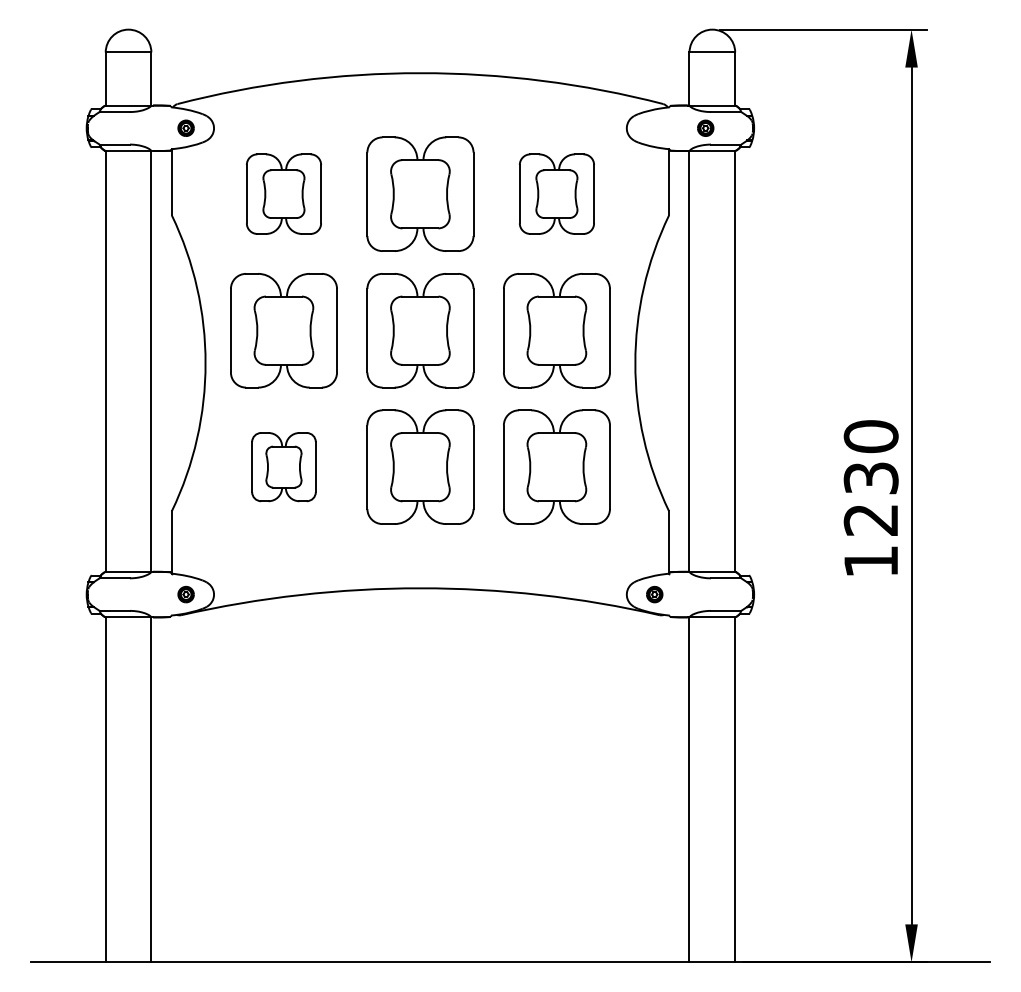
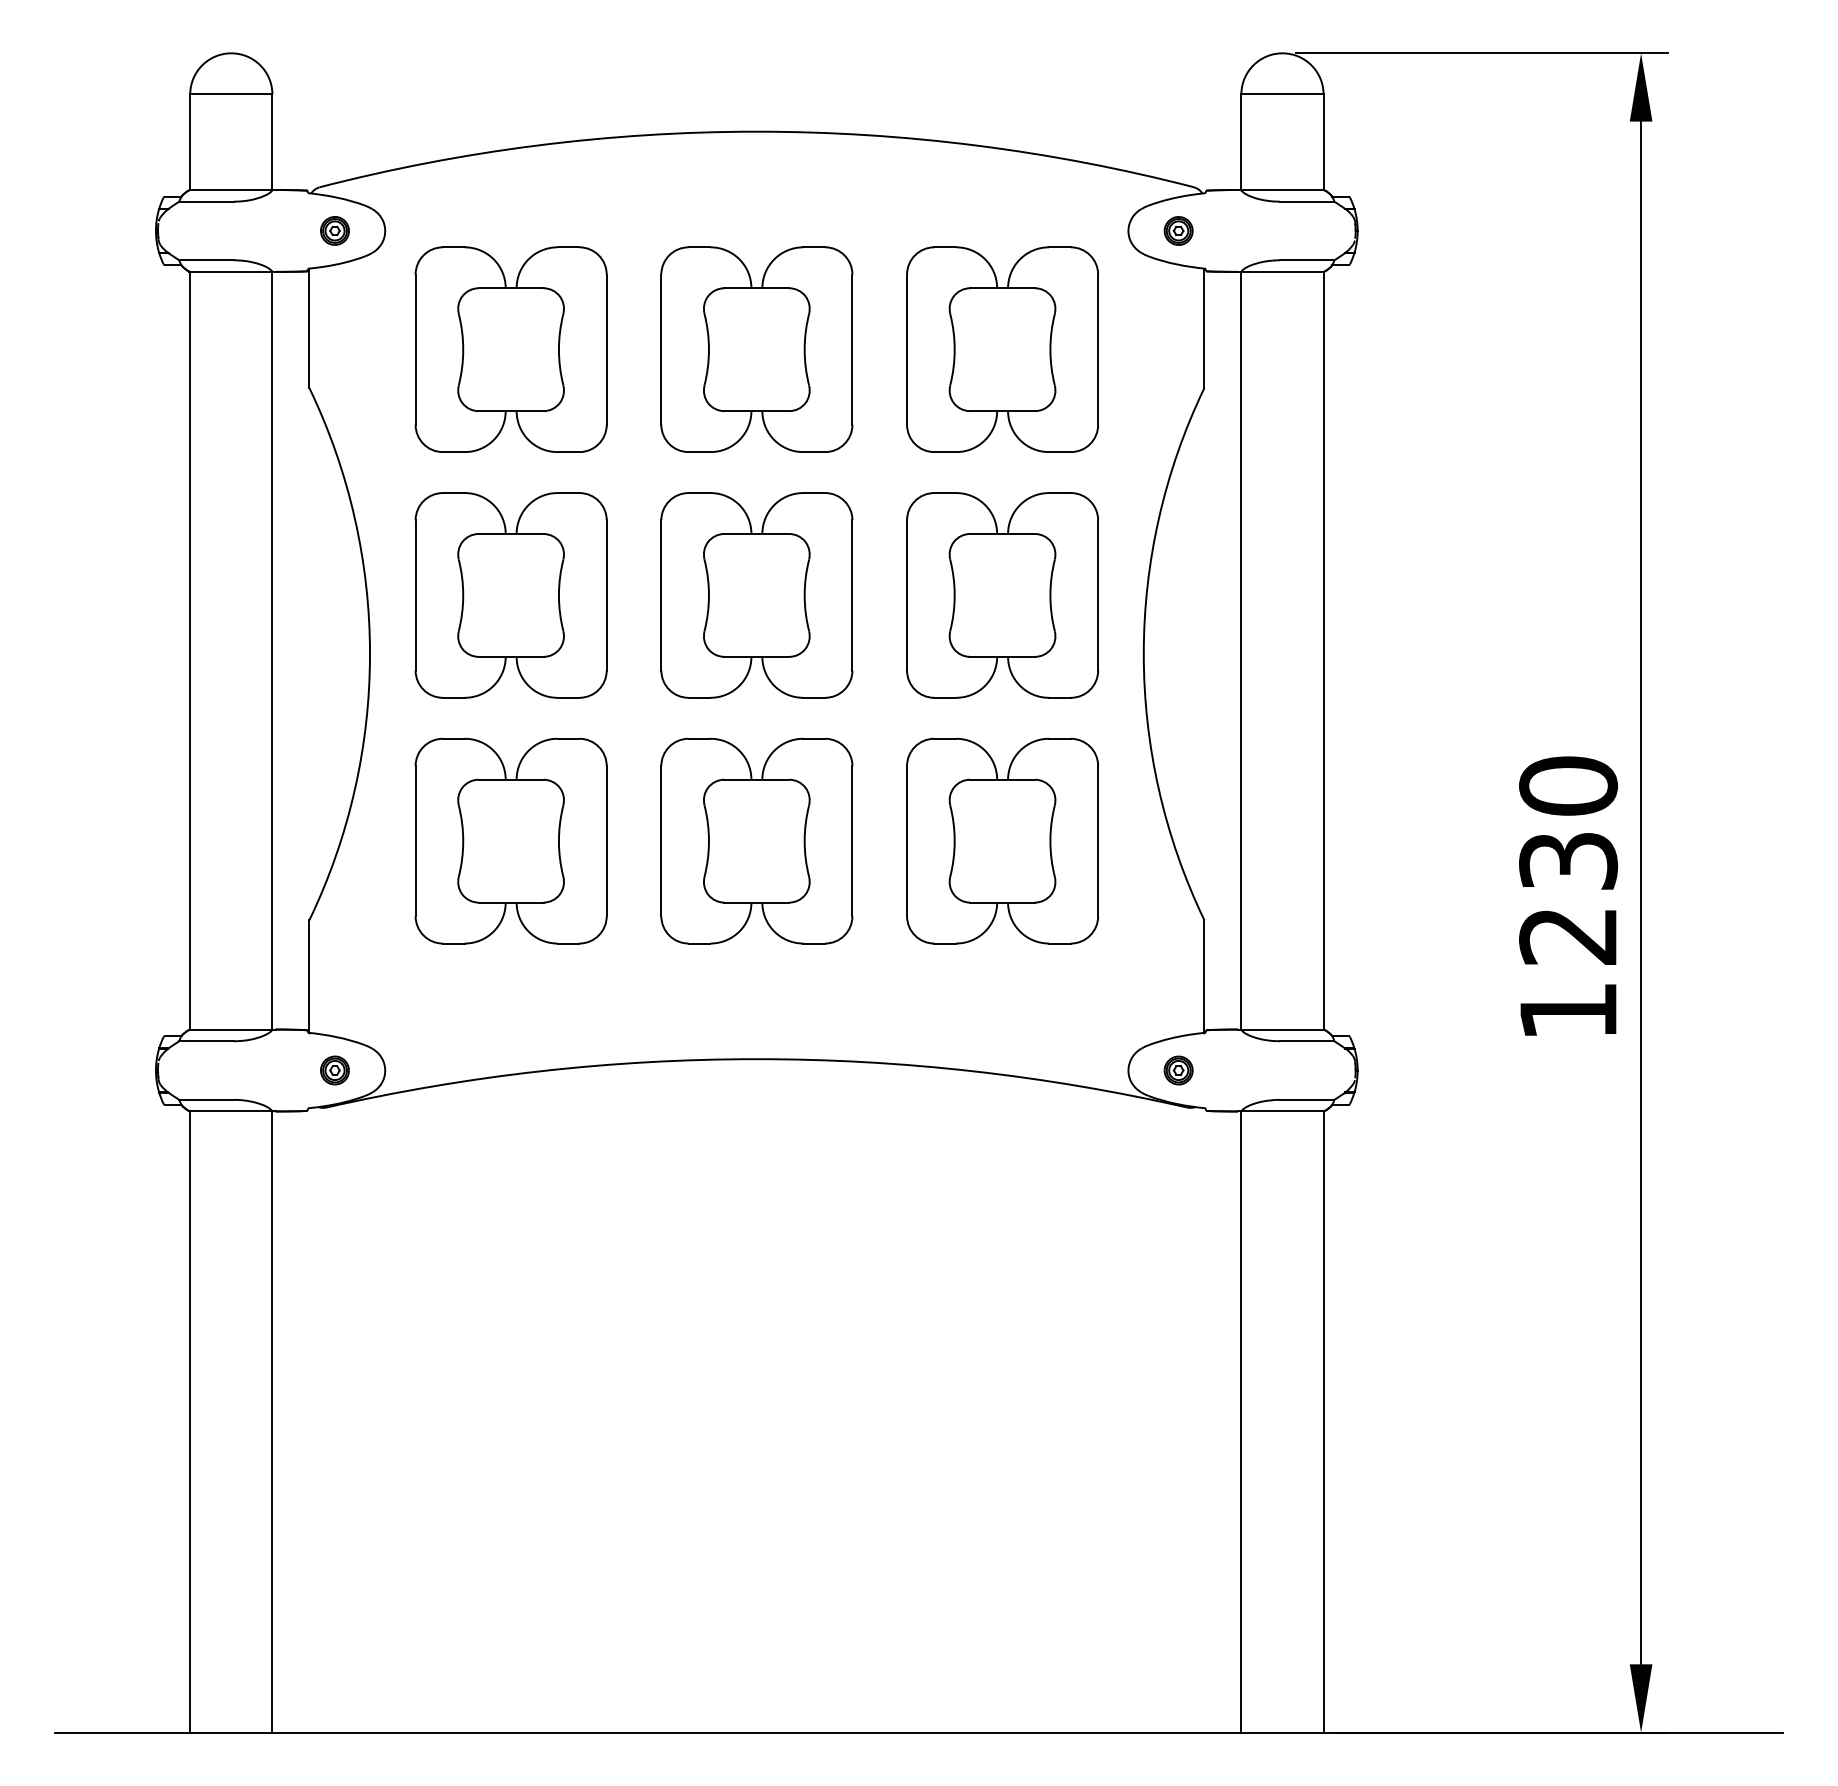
part: (705, 127) -> (1178, 229), moved
part: (283, 193) -> (510, 348), size x1.43
part: (556, 193) -> (1001, 348), size x1.43
part: (283, 466) -> (510, 839), size x1.67

